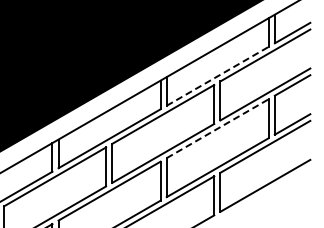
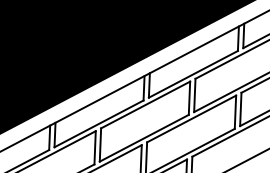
line: (217, 76) -> (193, 74), dashed -> solid
line: (217, 128) -> (191, 118), dashed -> solid

